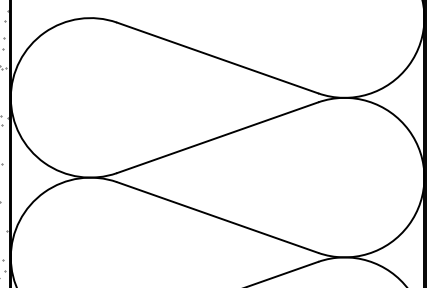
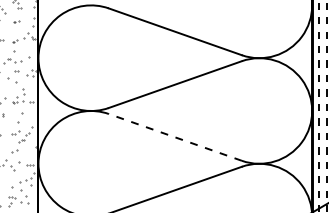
line: (217, 217) -> (175, 137), solid -> dashed

